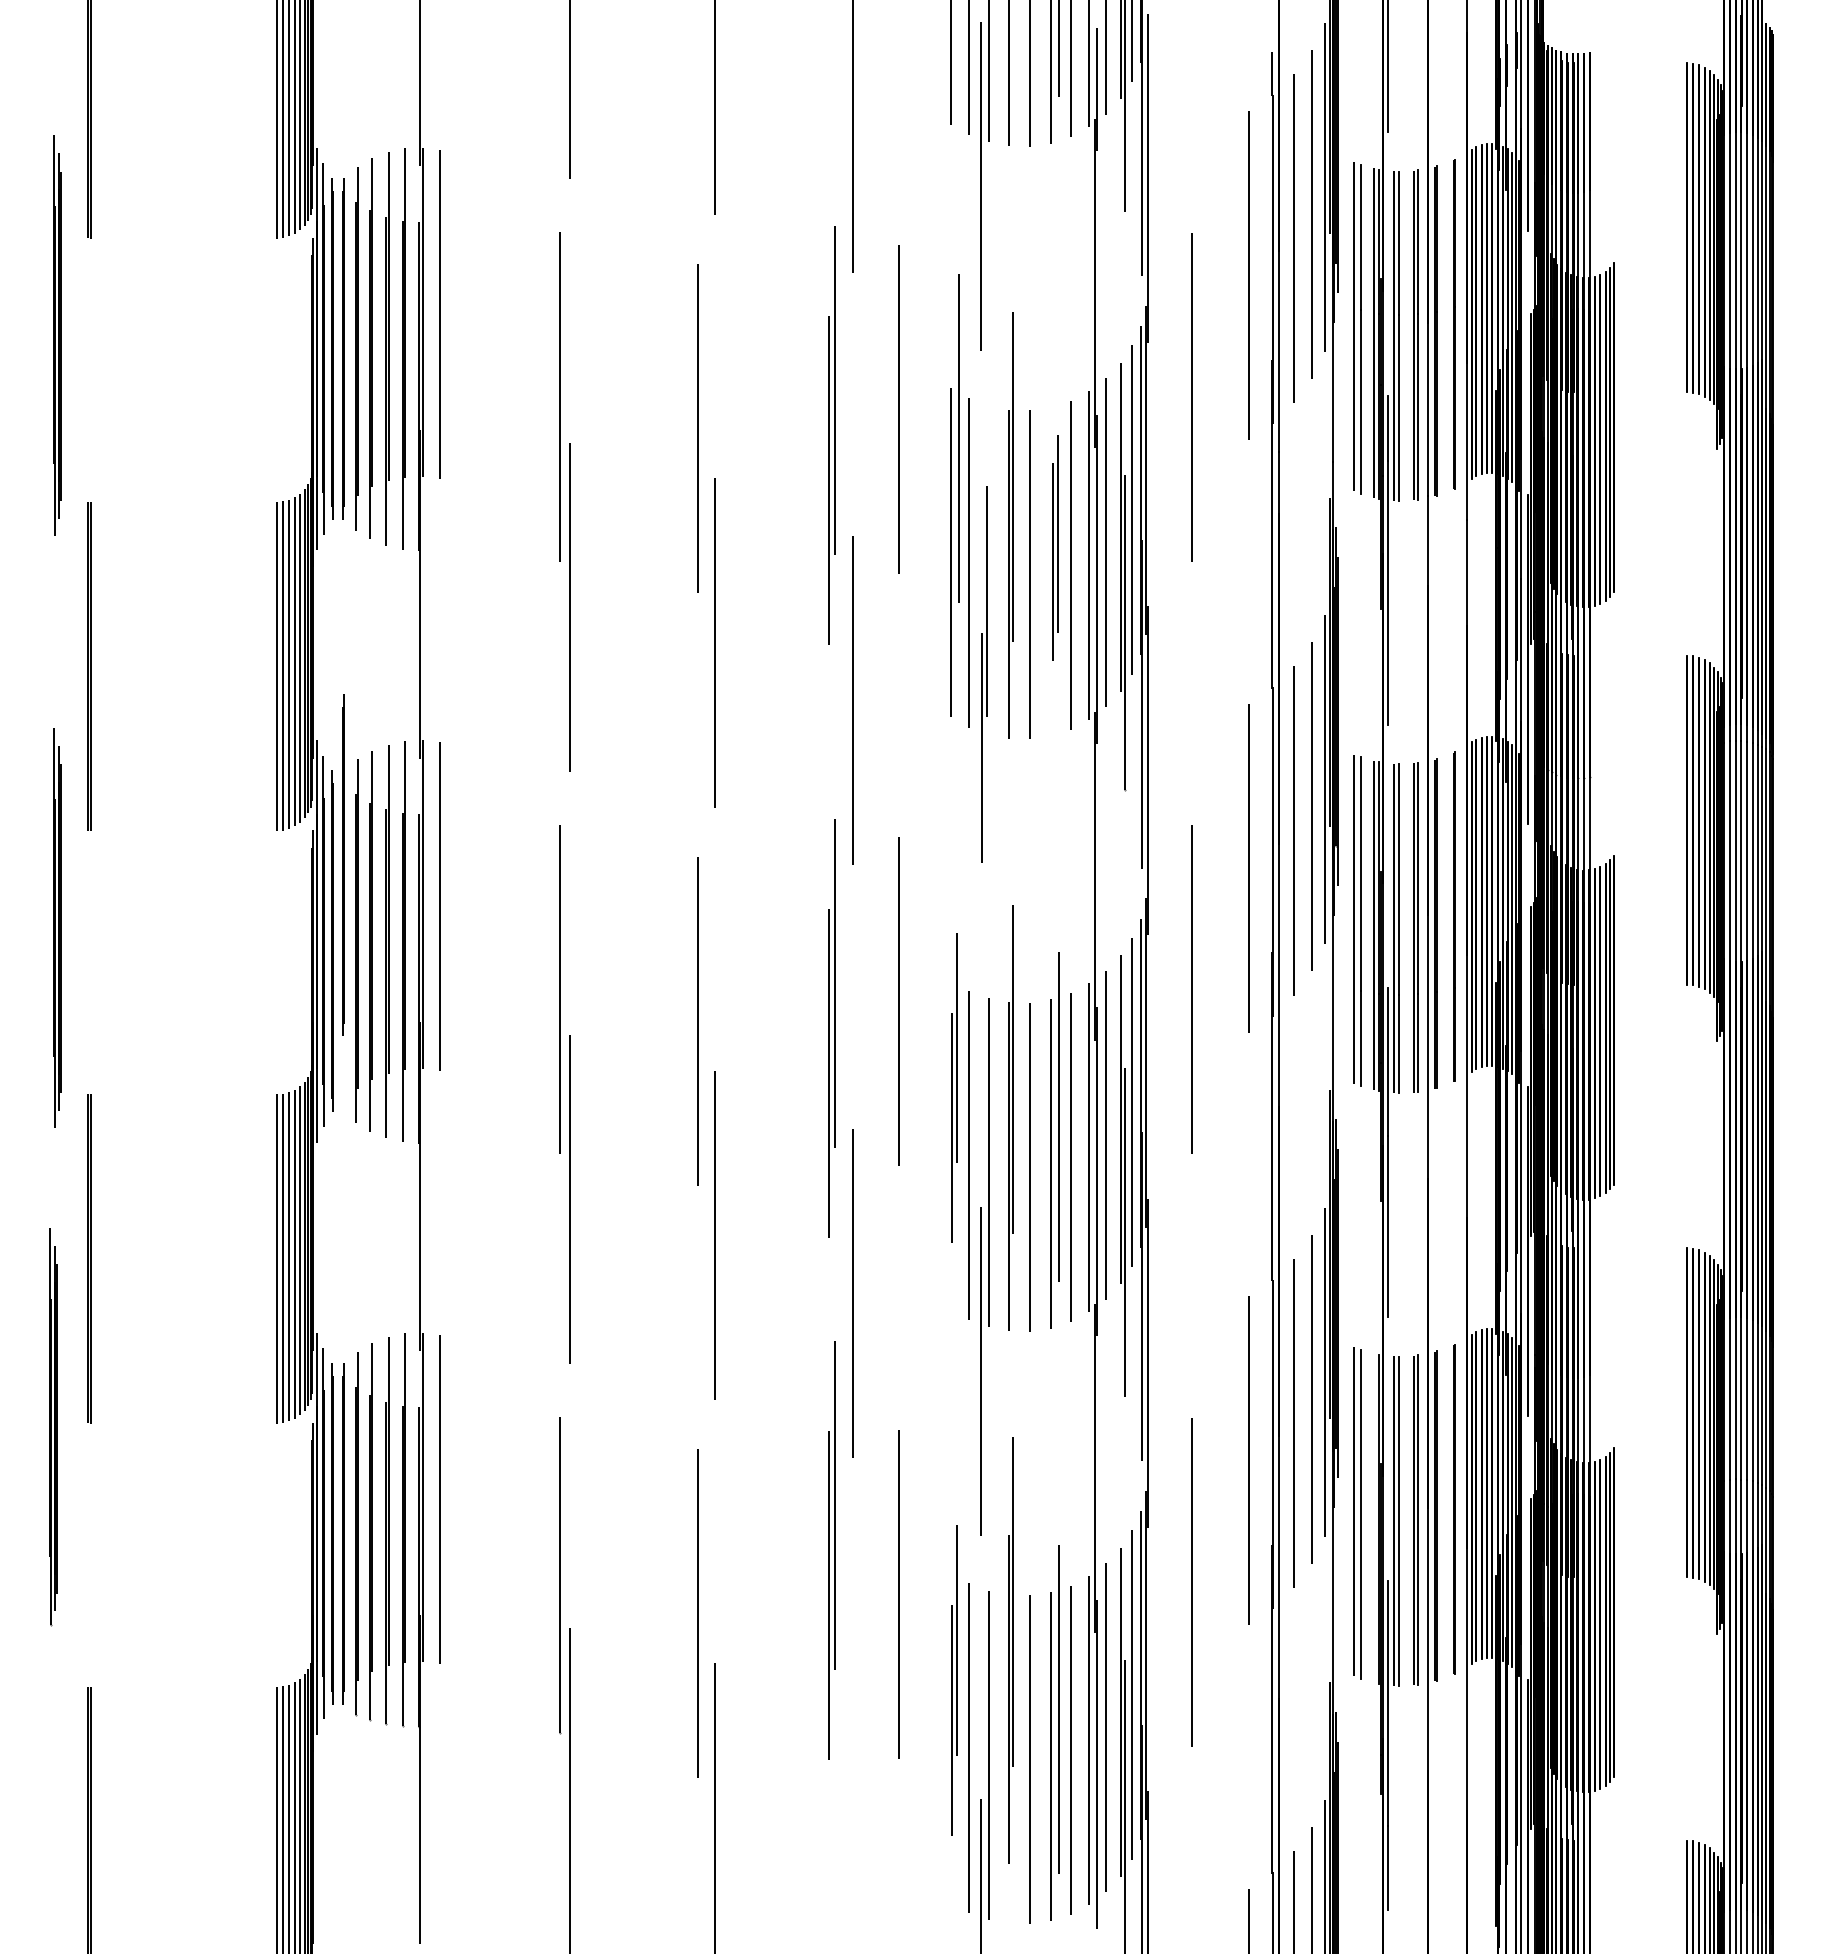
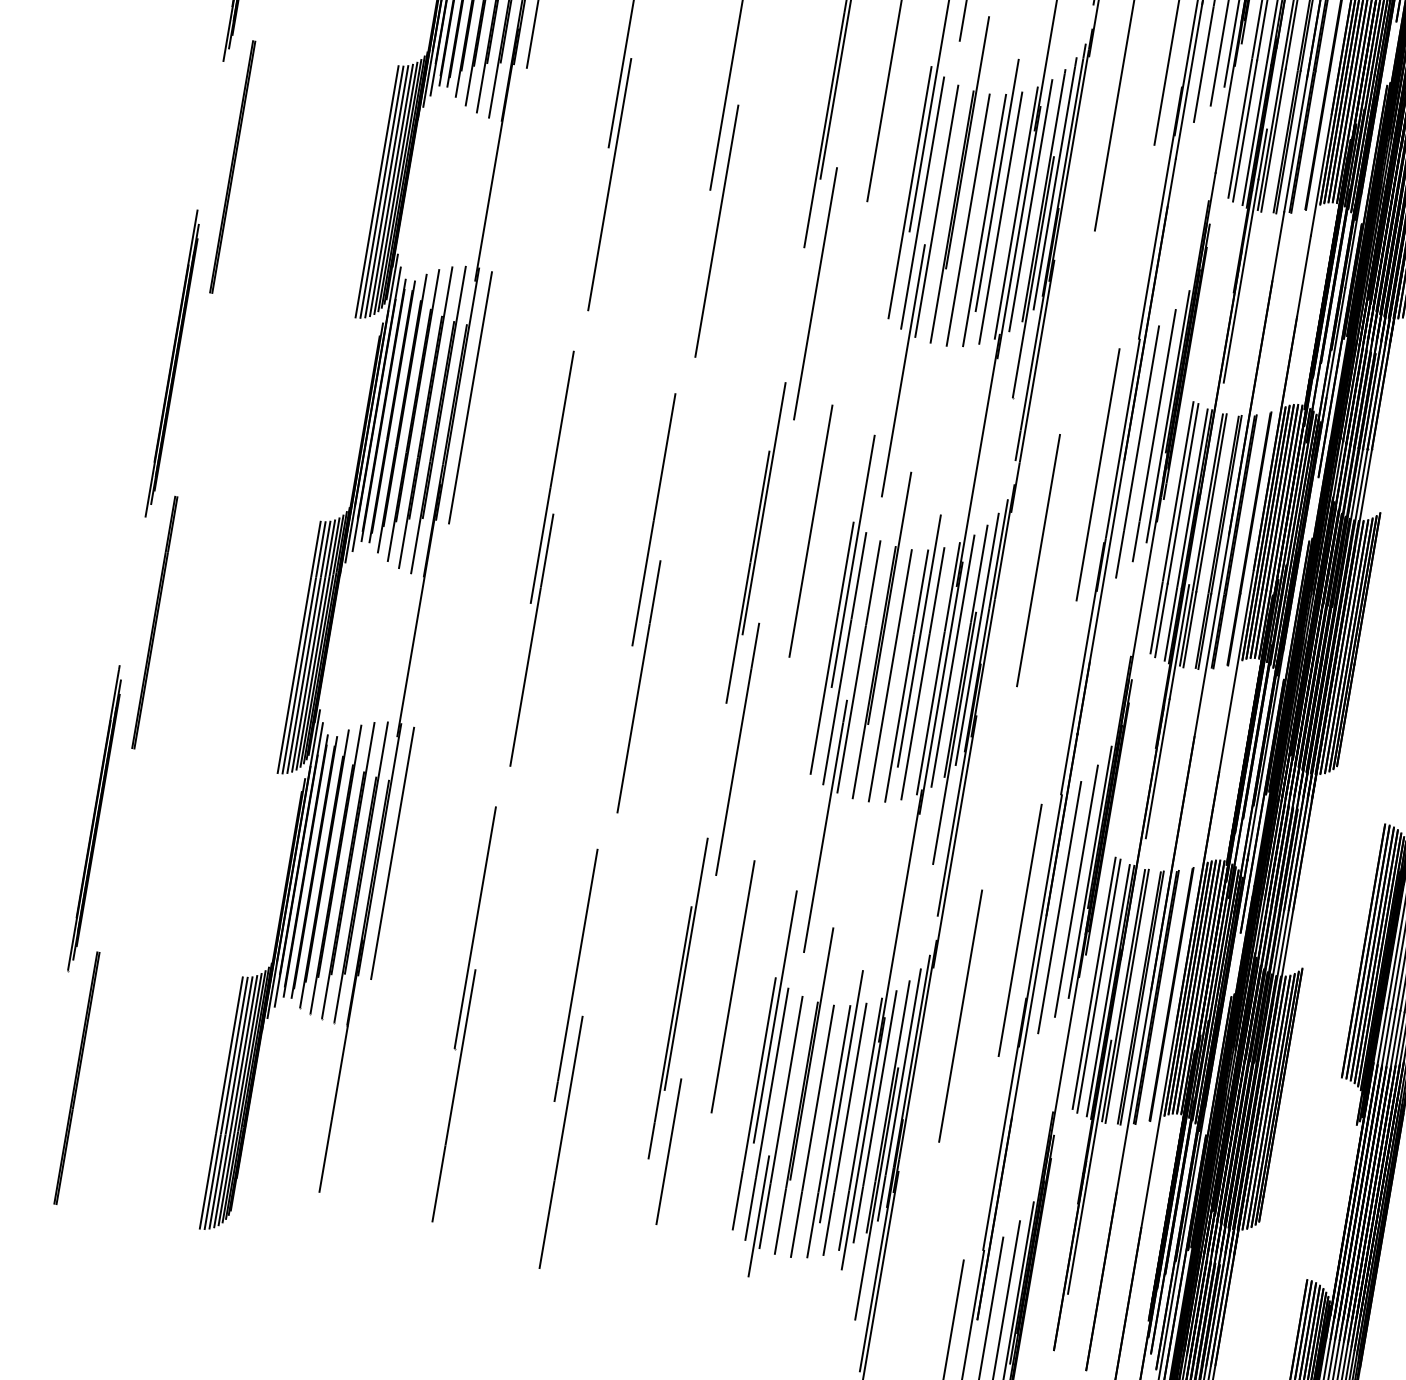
part: (1054, 547) -> (990, 202), size x1.67
part: (984, 674) -> (920, 290), size x1.43
line: (343, 864) -> (392, 411), moved
part: (954, 1087) -> (842, 604), size x1.43
part: (53, 1427) -> (96, 818), moved
line: (1373, 1517) -> (1108, 990), added
part: (831, 1550) -> (678, 998), moved
part: (1010, 1650) -> (803, 1090), moved
part: (954, 1680) -> (764, 1060), size x1.43
line: (852, 1816) -> (668, 1151), added

